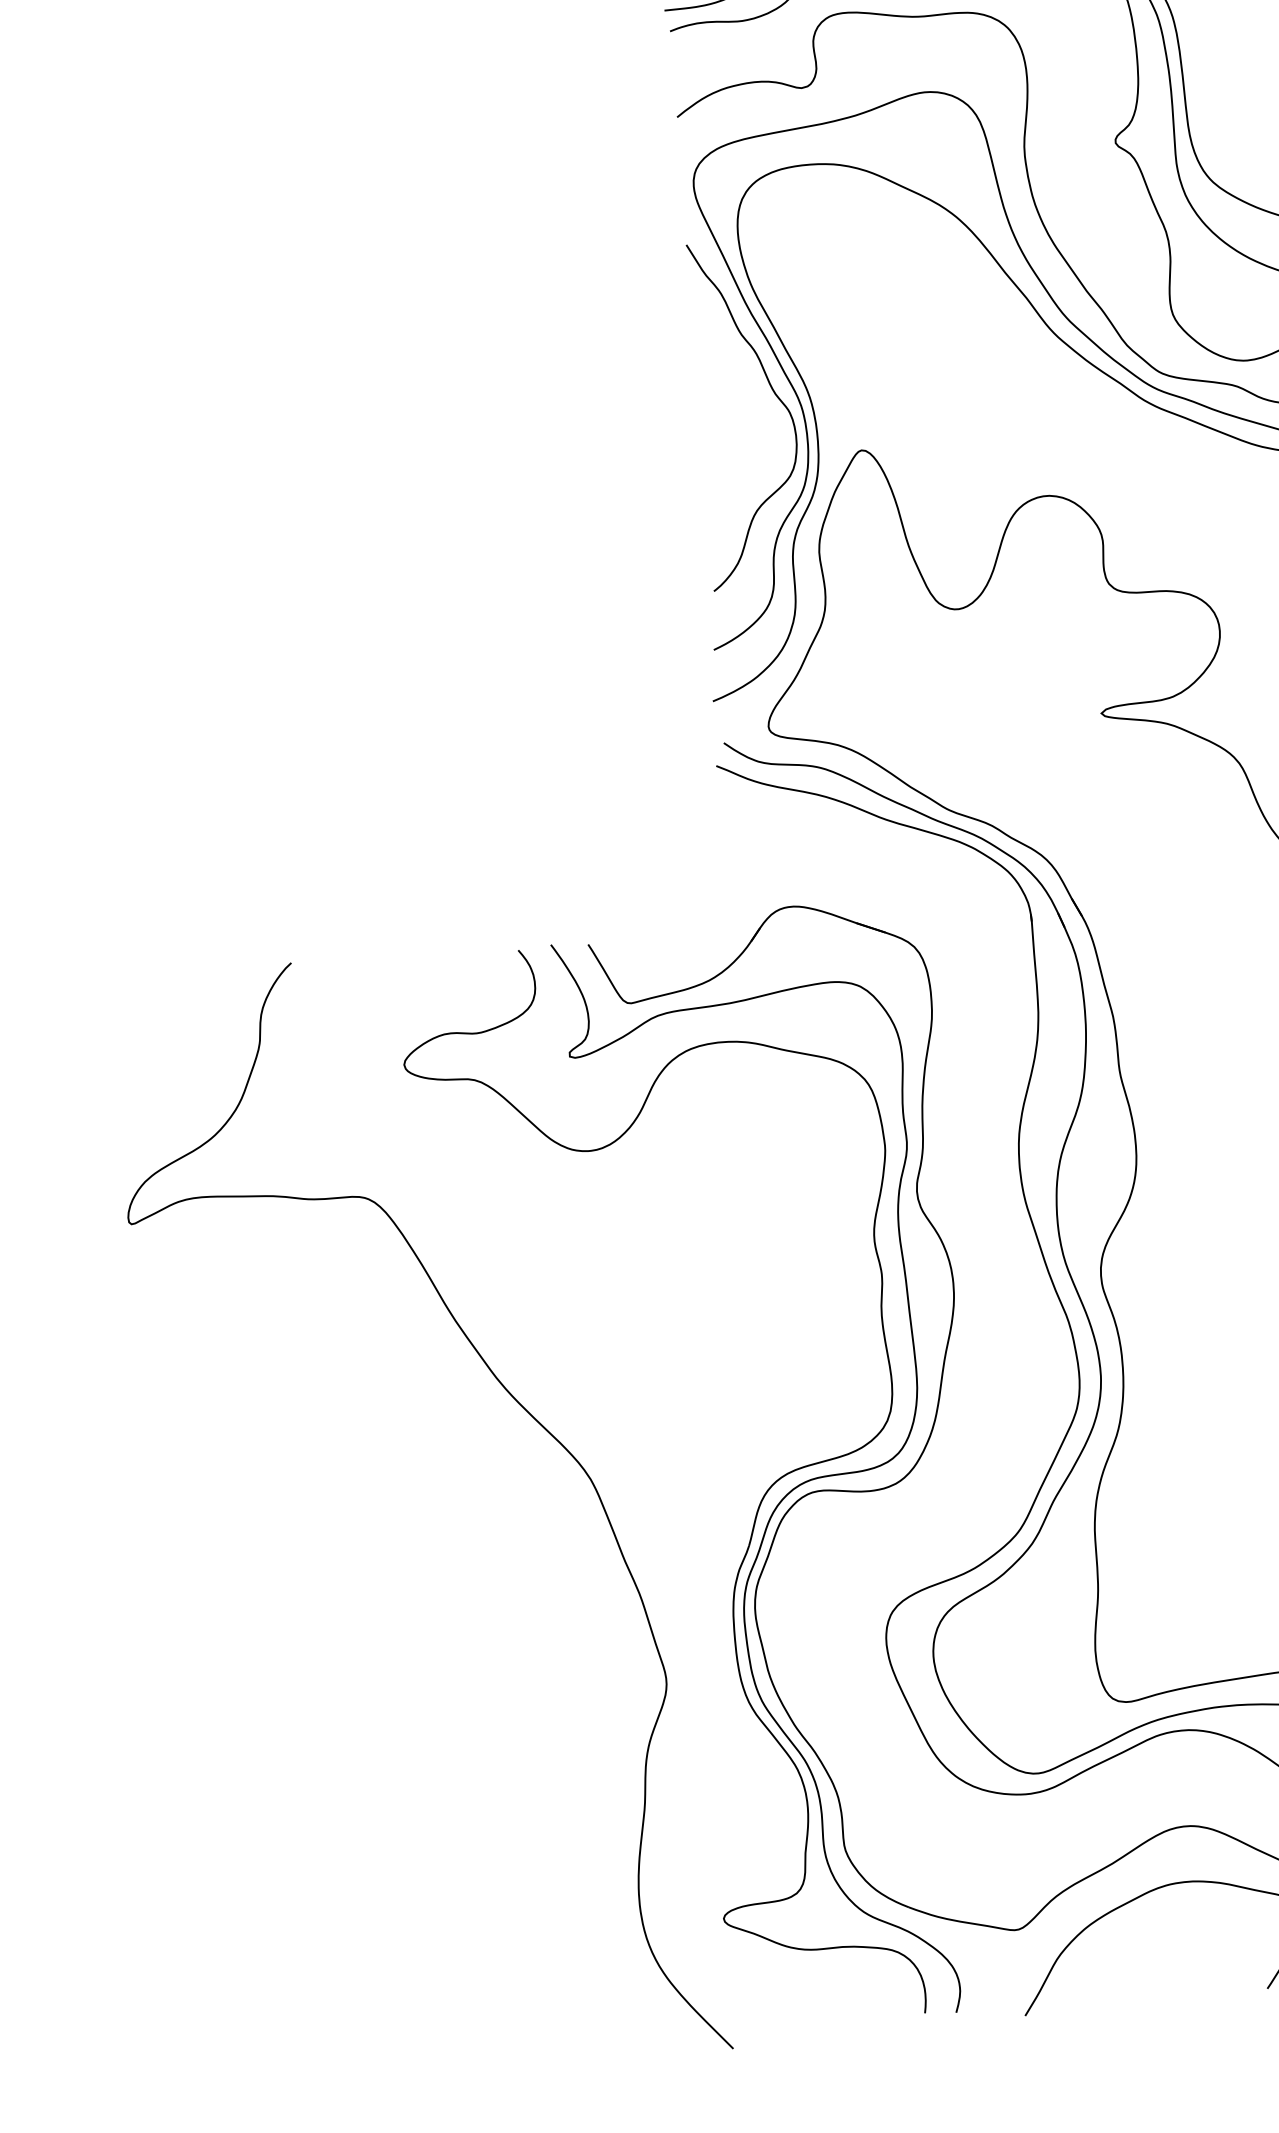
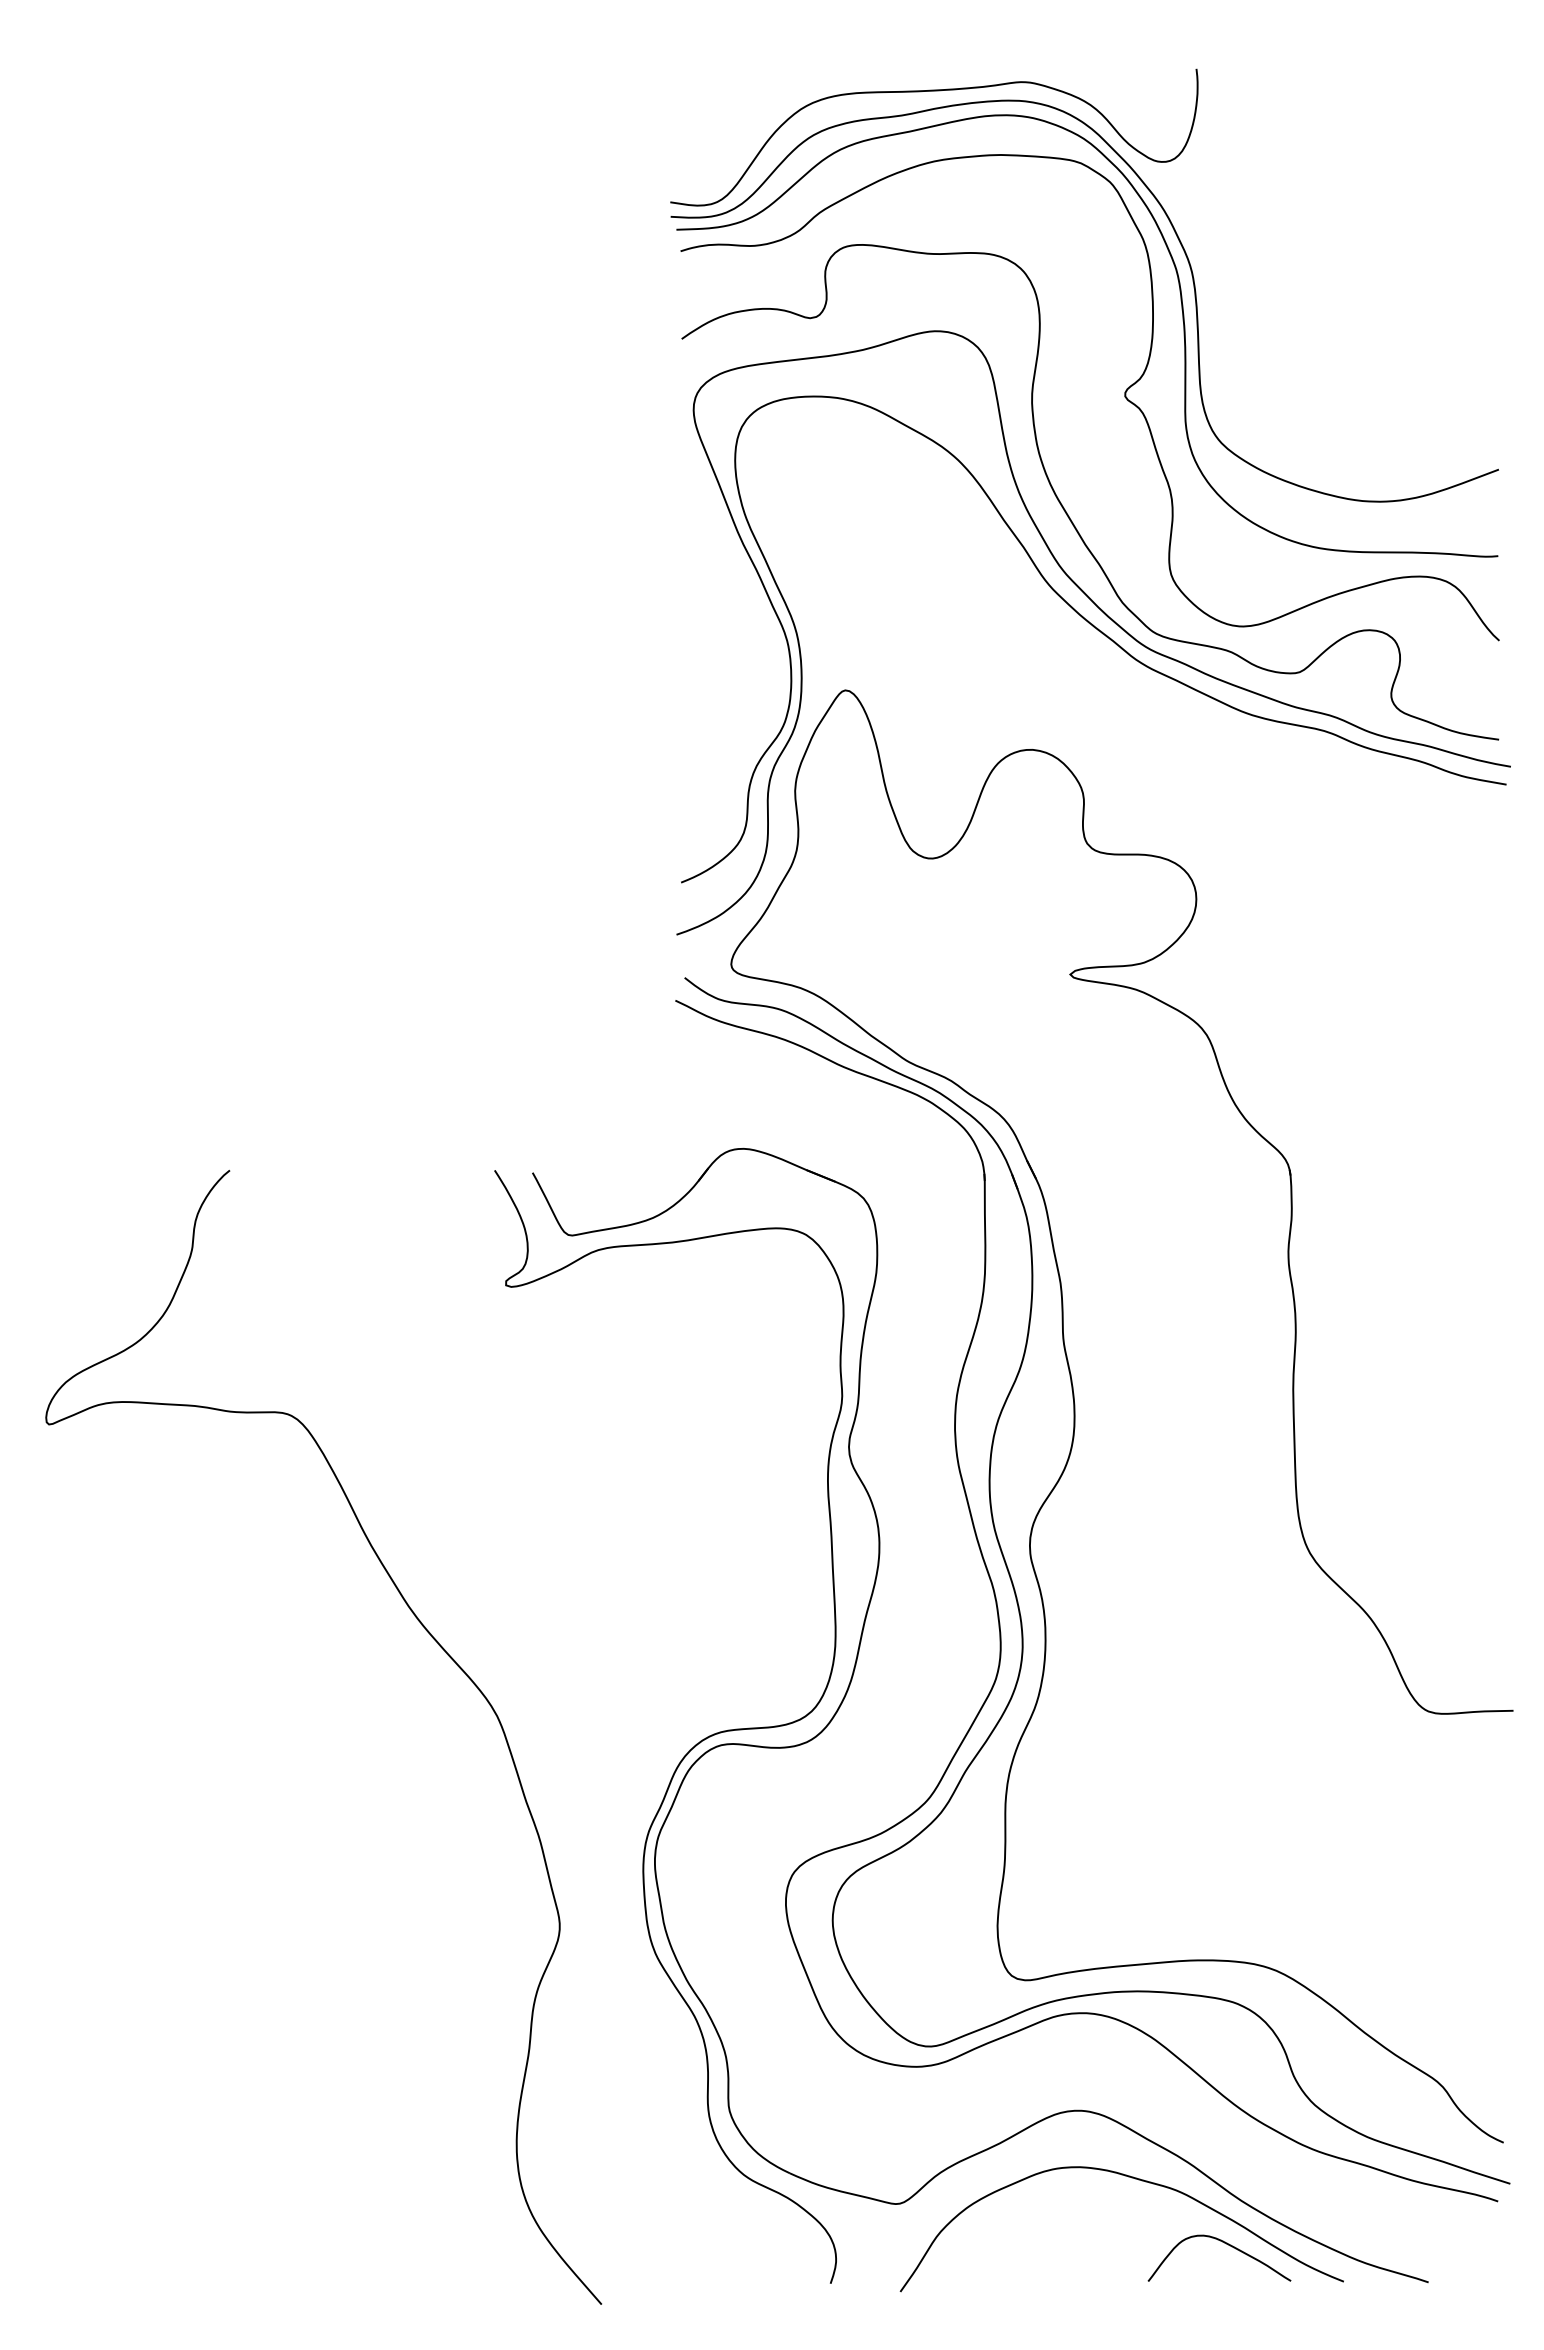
curve: (775, 395) -> (761, 628), removed
part: (755, 1513) -> (662, 1762), removed

